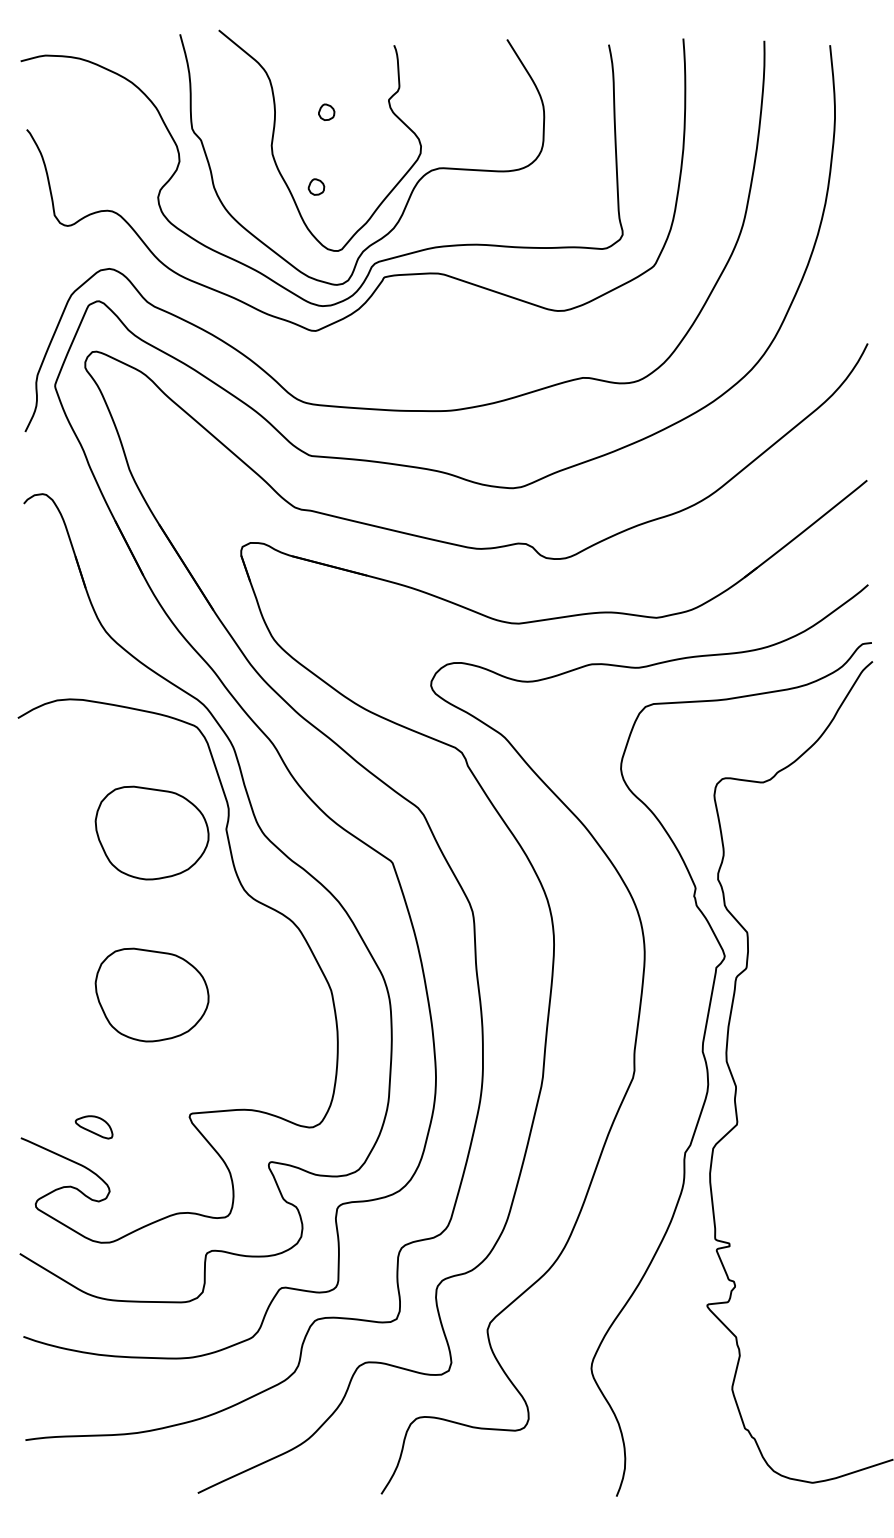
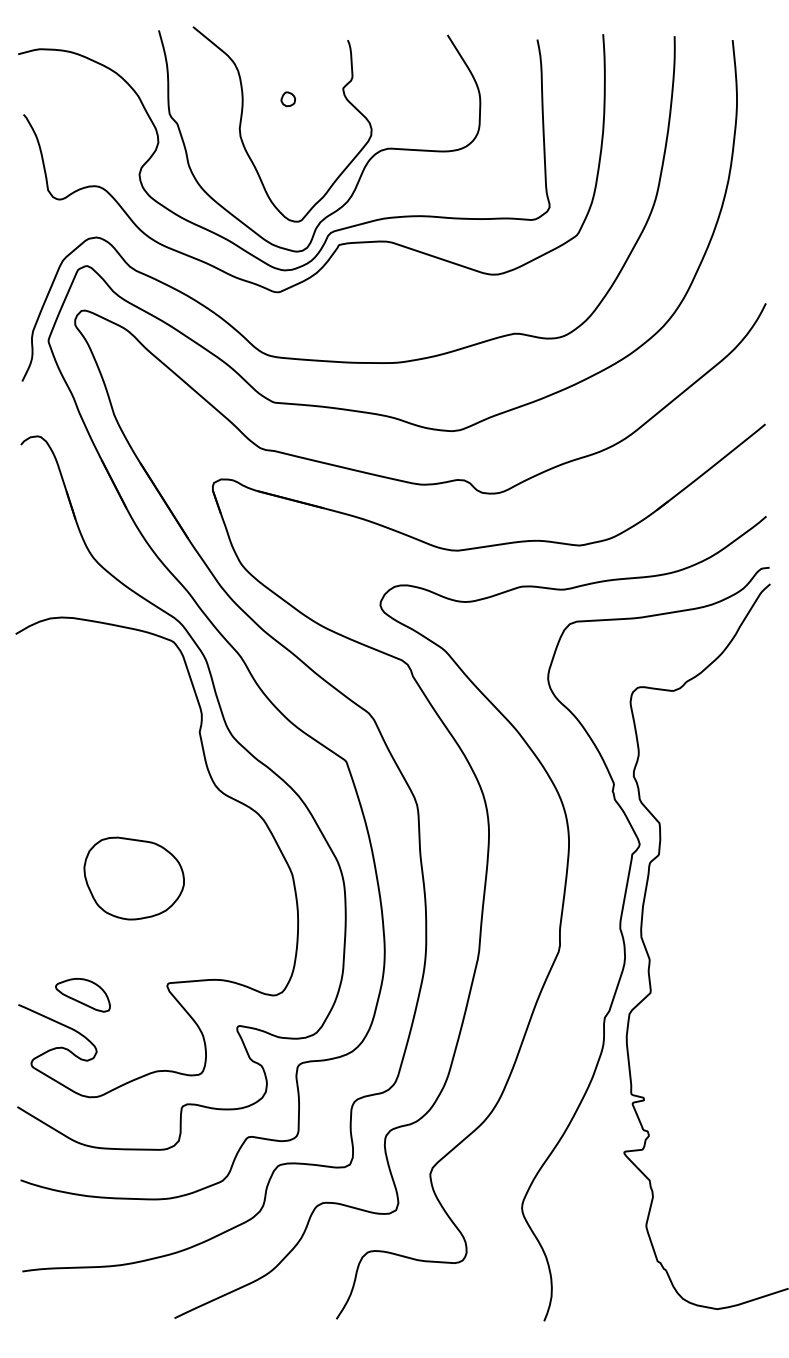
part: (315, 187) -> (278, 165), removed
part: (151, 833) -> (133, 735), removed
part: (93, 1127) -> (82, 995), size x1.67

